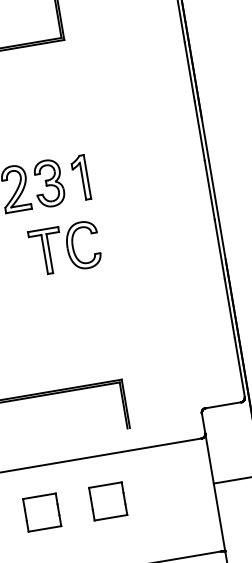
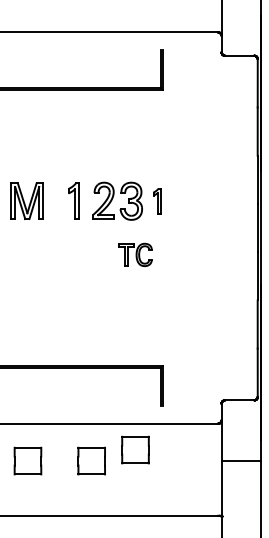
part: (81, 177) -> (157, 200), size x0.7
part: (65, 247) -> (135, 254), size x0.6
part: (108, 500) -> (135, 449), moved
part: (41, 511) -> (91, 460), moved

